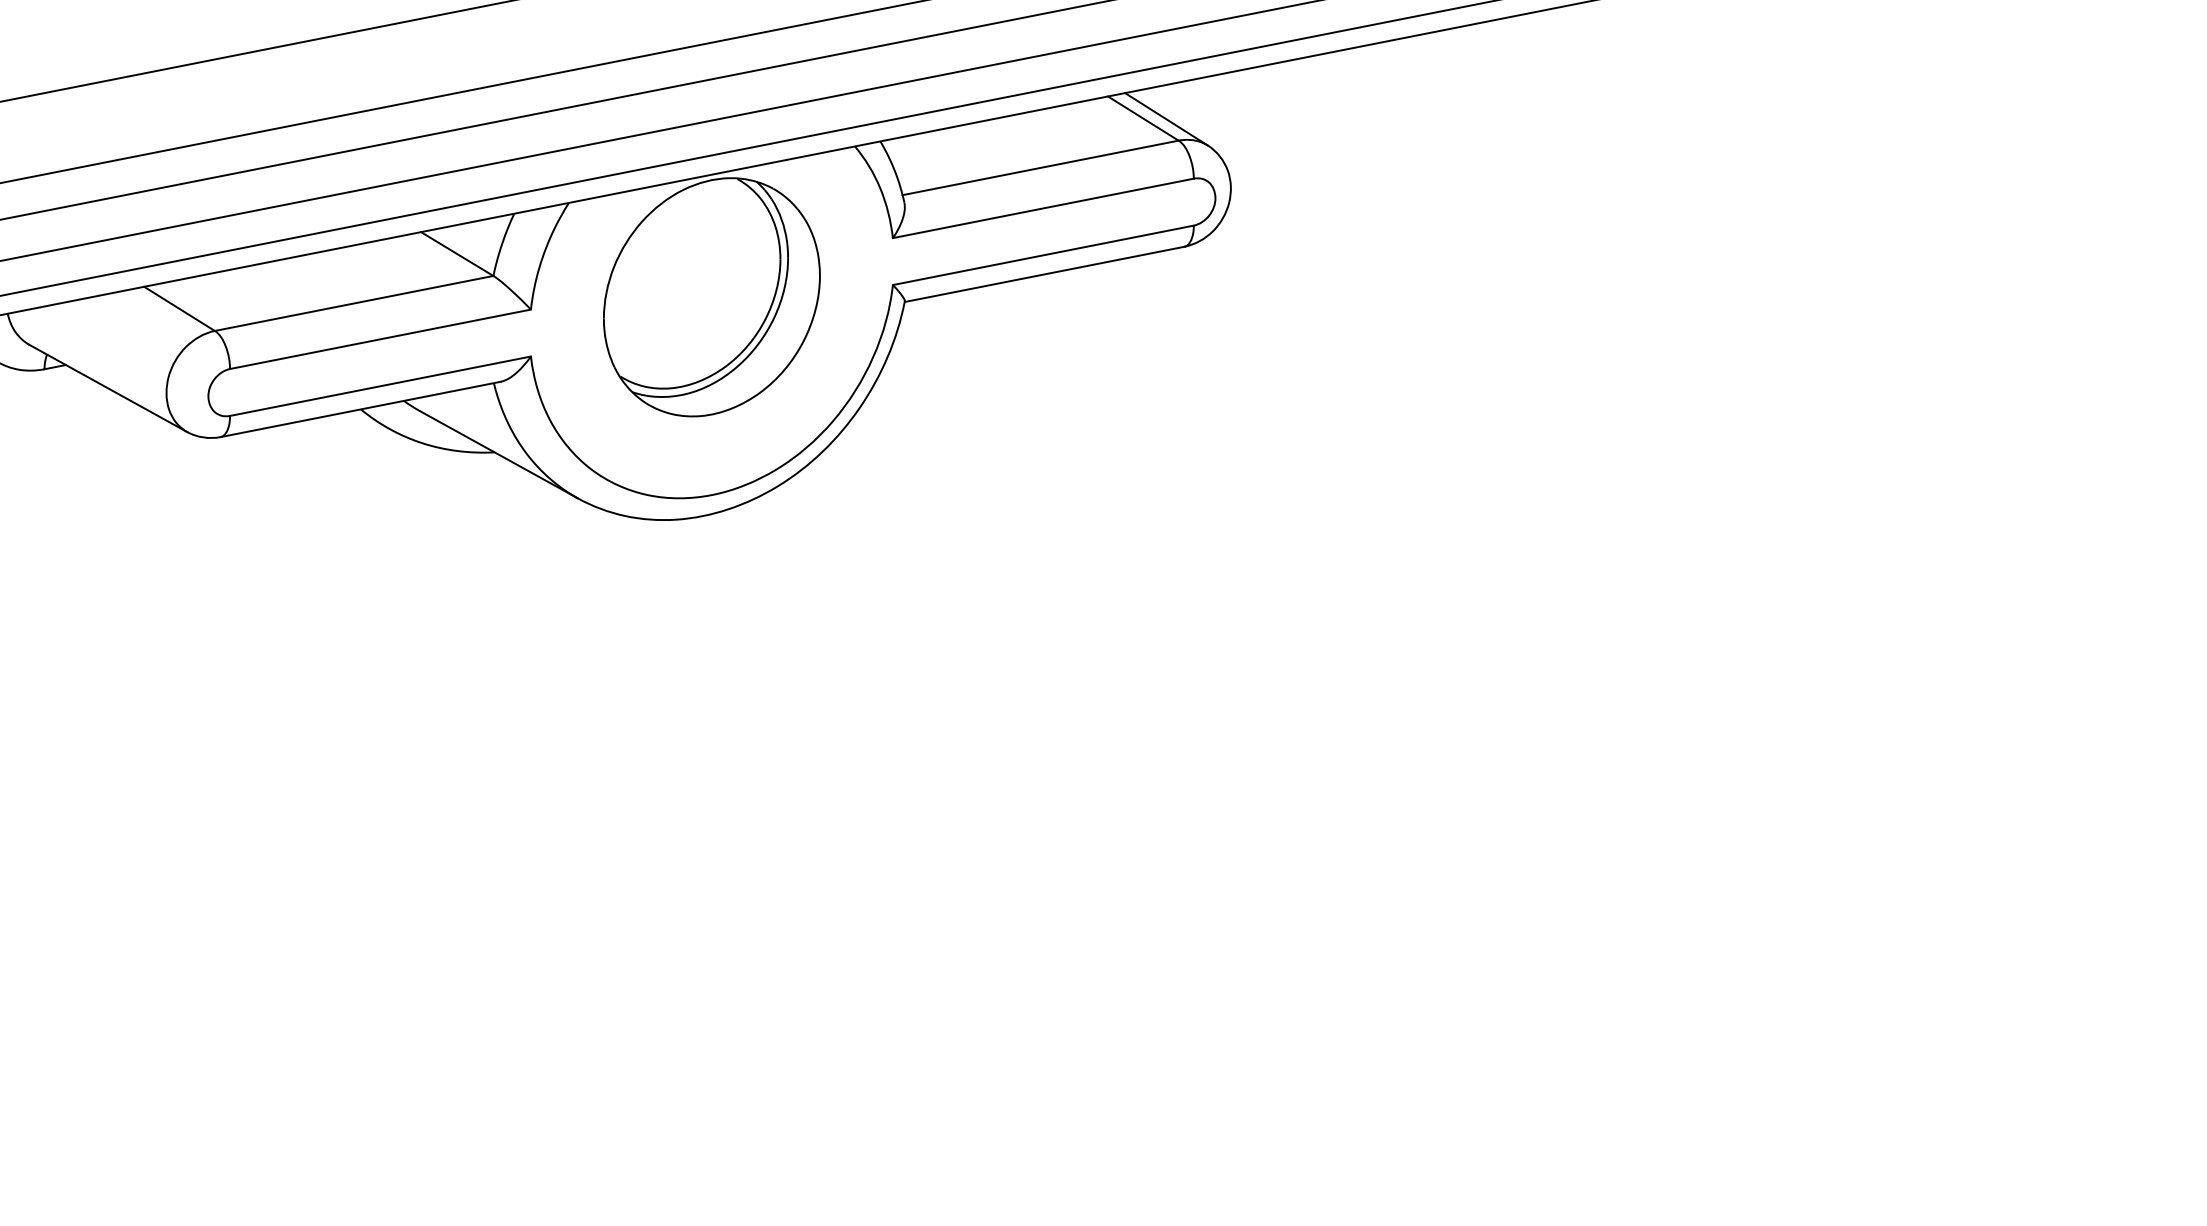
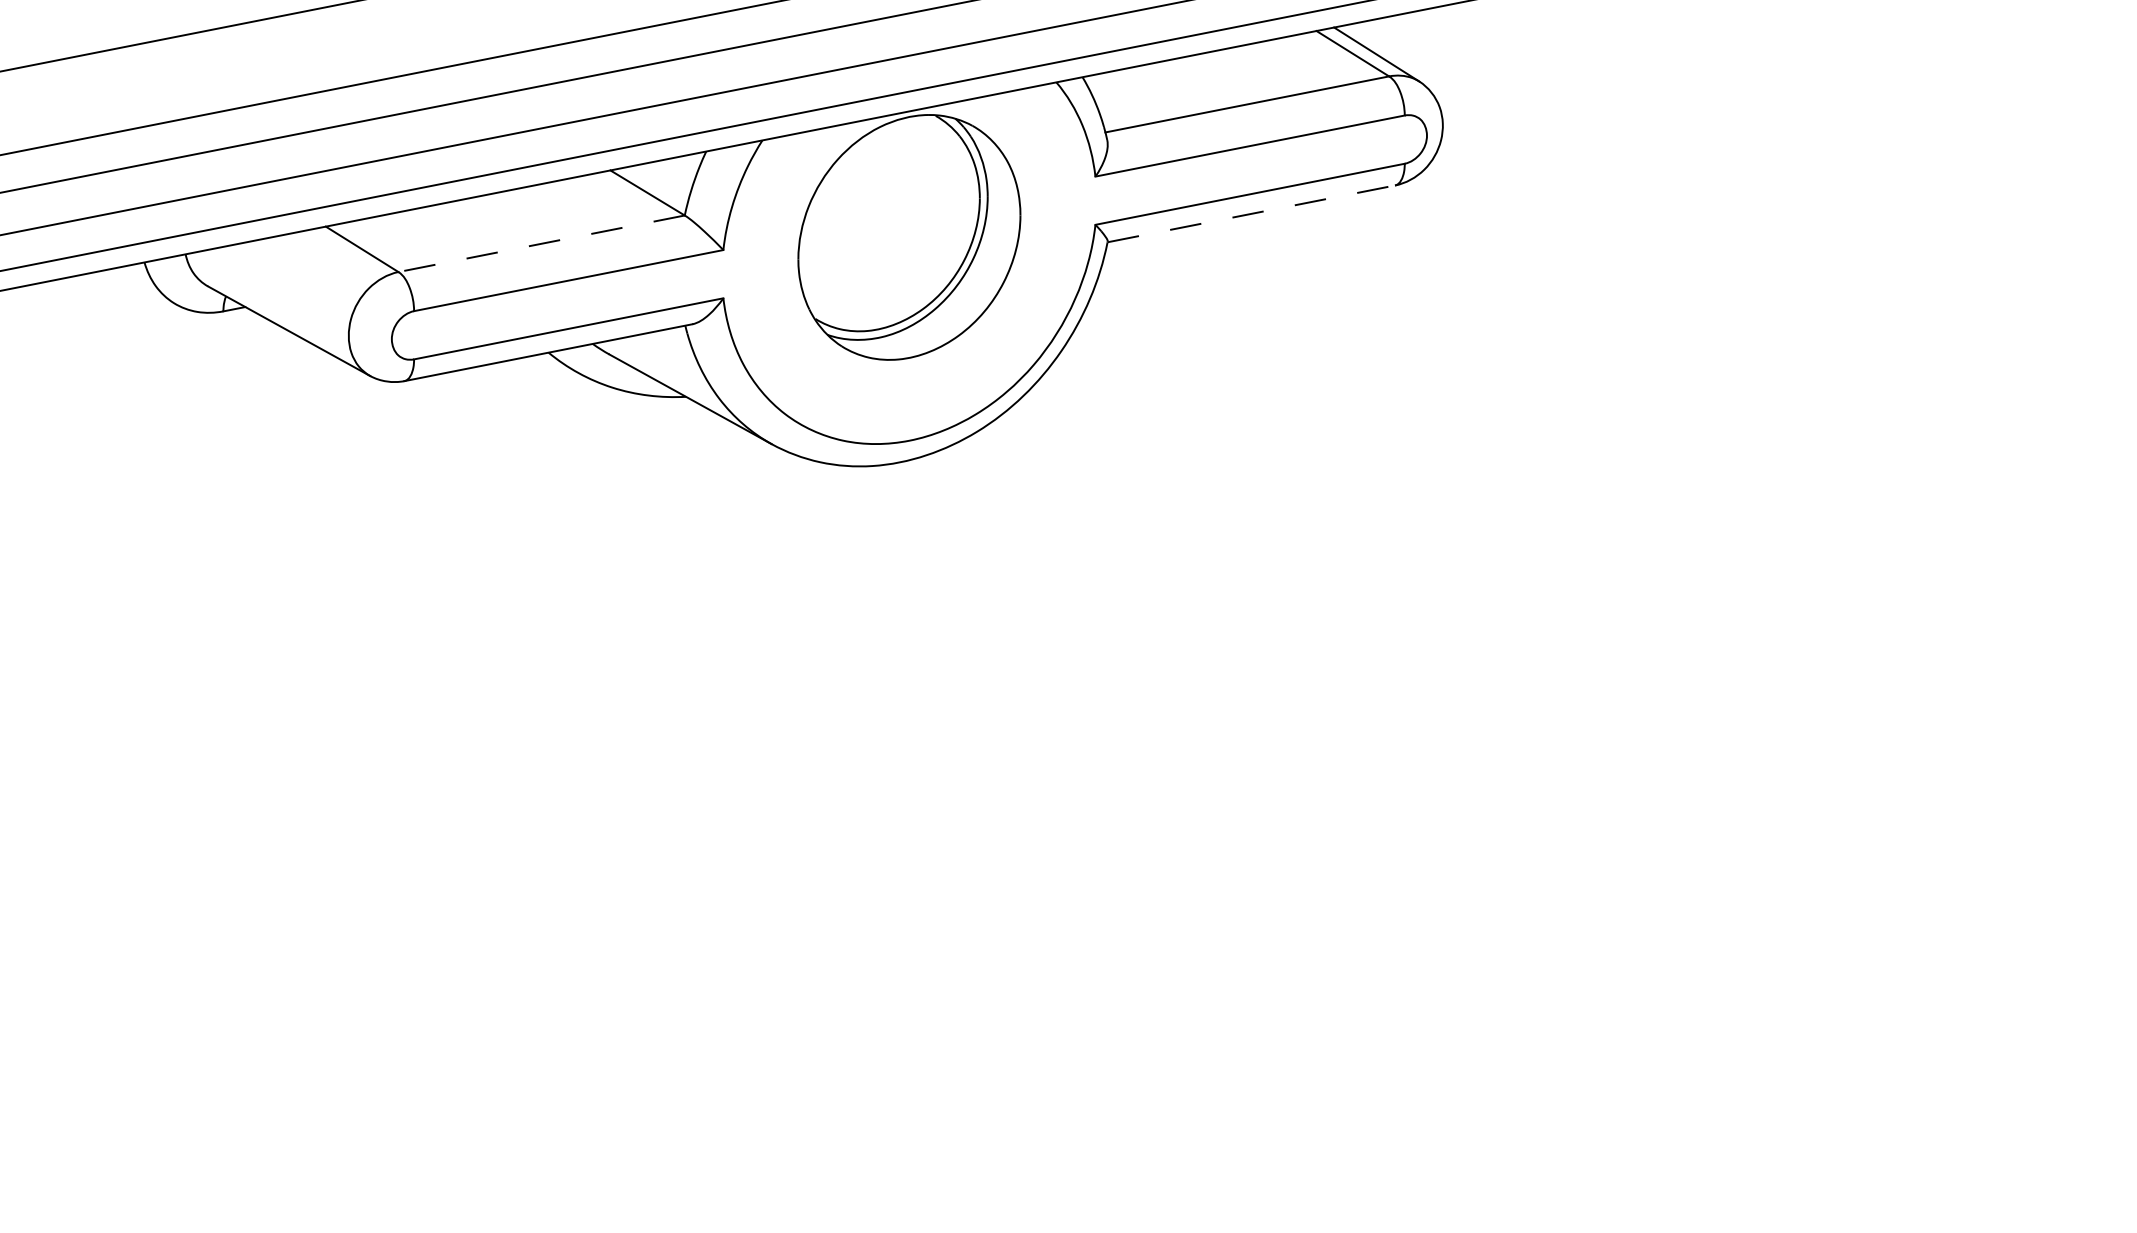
line: (1045, 274) -> (1252, 213), solid -> dashed
line: (354, 303) -> (542, 243), solid -> dashed

